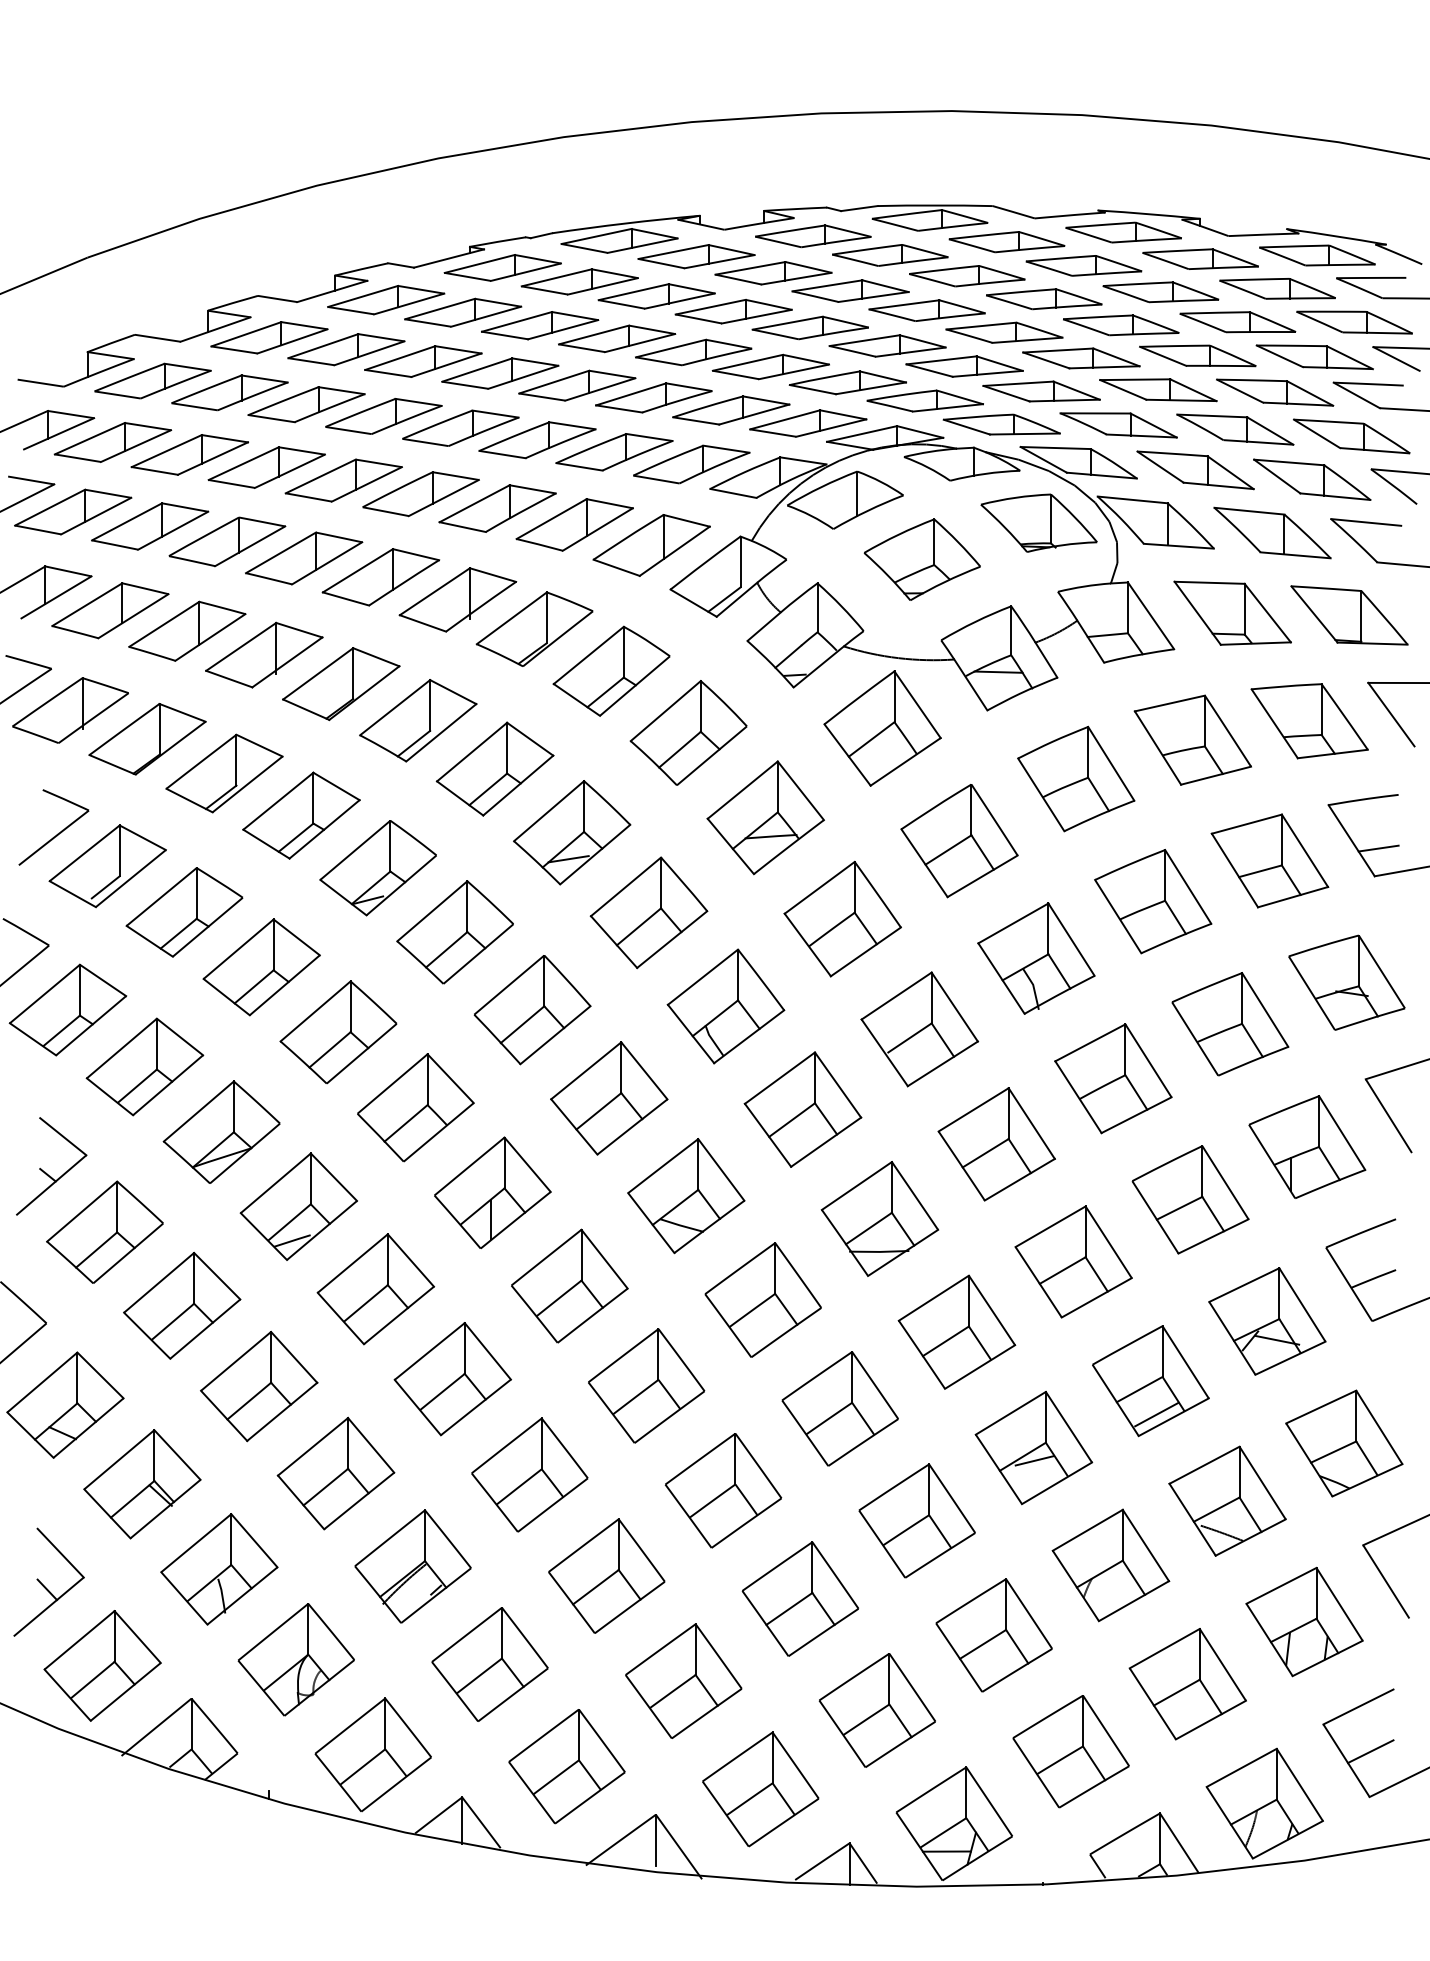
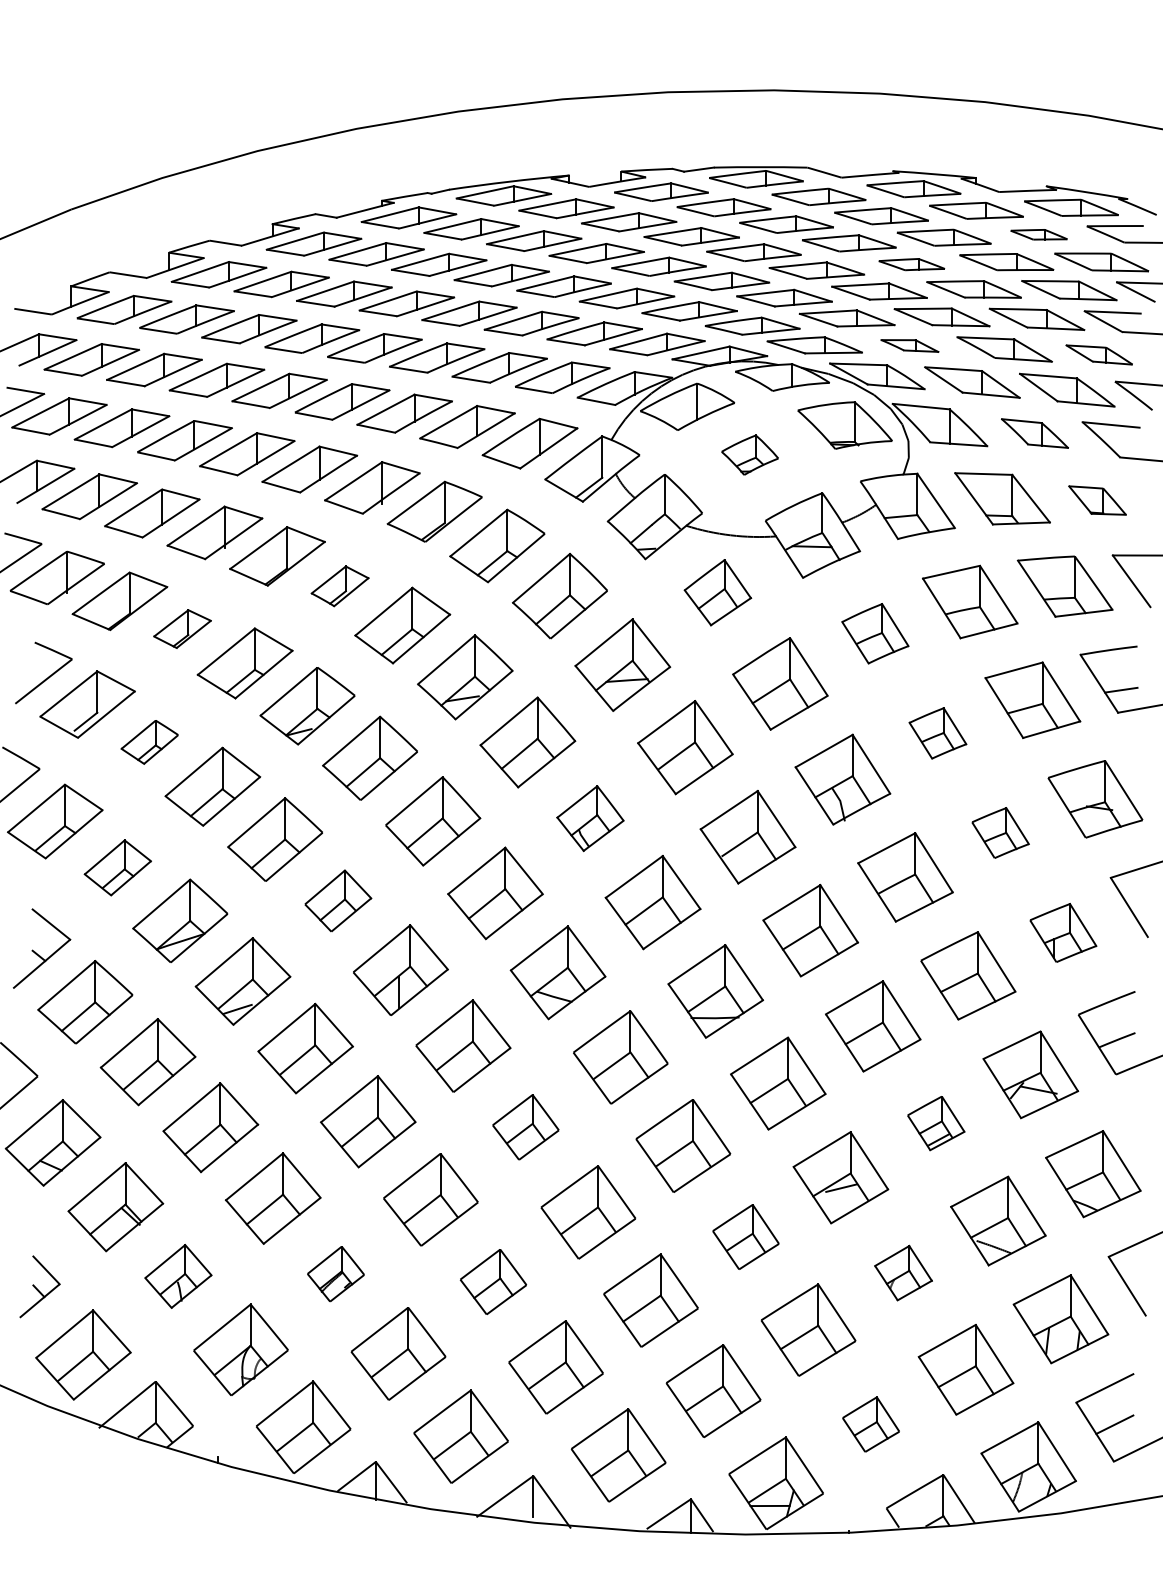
part: (1276, 288) -> (1038, 234), size x0.6
part: (1120, 325) -> (911, 264), size x0.7
part: (1118, 424) -> (909, 345), size x0.6
part: (1351, 435) -> (1099, 354), size x0.7
part: (1271, 532) -> (1034, 433), size x0.7
part: (921, 558) -> (749, 454), size x0.6
part: (1349, 615) -> (1097, 500), size x0.6
part: (417, 721) -> (339, 586), size x0.6
part: (882, 728) -> (717, 592), size x0.7
part: (224, 772) -> (182, 628), size x0.6
part: (1076, 778) -> (875, 633), size x0.7
part: (1152, 901) -> (937, 733), size x0.6
part: (183, 912) -> (149, 742), size x0.6
part: (726, 1006) -> (590, 818), size x0.7
part: (1230, 1023) -> (1000, 832), size x0.6
part: (144, 1066) -> (117, 867), size x0.7
part: (416, 1107) -> (338, 900), size x0.7
part: (1307, 1146) -> (1063, 932), size x0.7
part: (1151, 1381) -> (936, 1123), size x0.6
part: (646, 1386) -> (525, 1127), size x0.7
part: (916, 1520) -> (745, 1236), size x0.7
part: (1110, 1564) -> (903, 1272), size x0.6
part: (412, 1565) -> (335, 1273), size x0.6
part: (219, 1569) -> (178, 1276), size x0.7
part: (606, 1575) -> (493, 1281), size x0.7
part: (48, 1581) -> (39, 1286), size x0.7
part: (1070, 1751) -> (870, 1424), size x0.6

